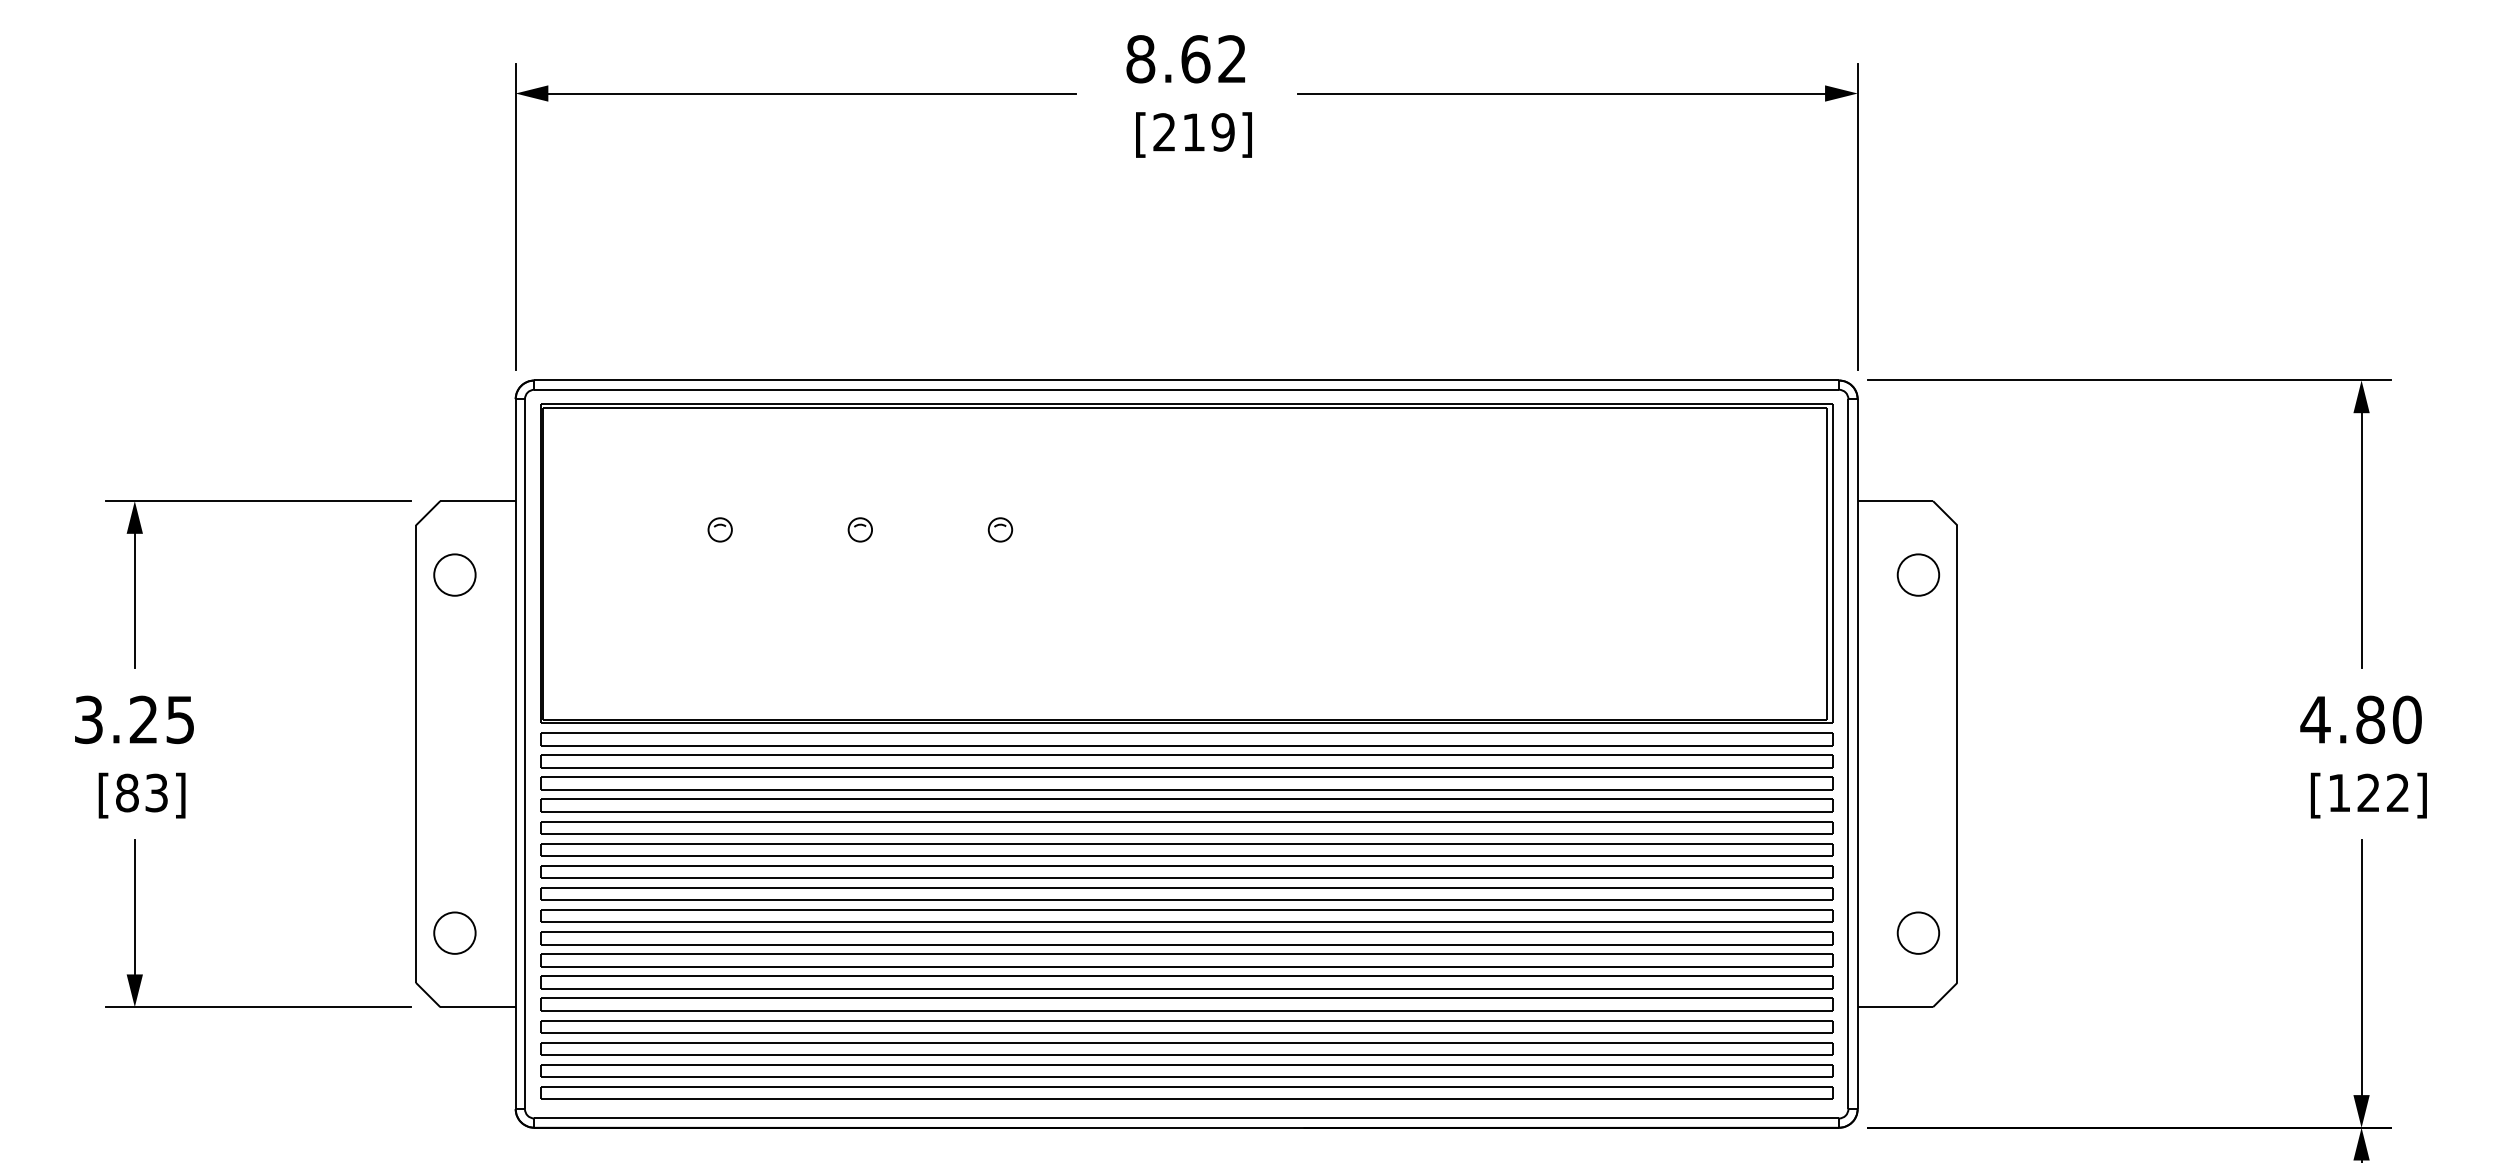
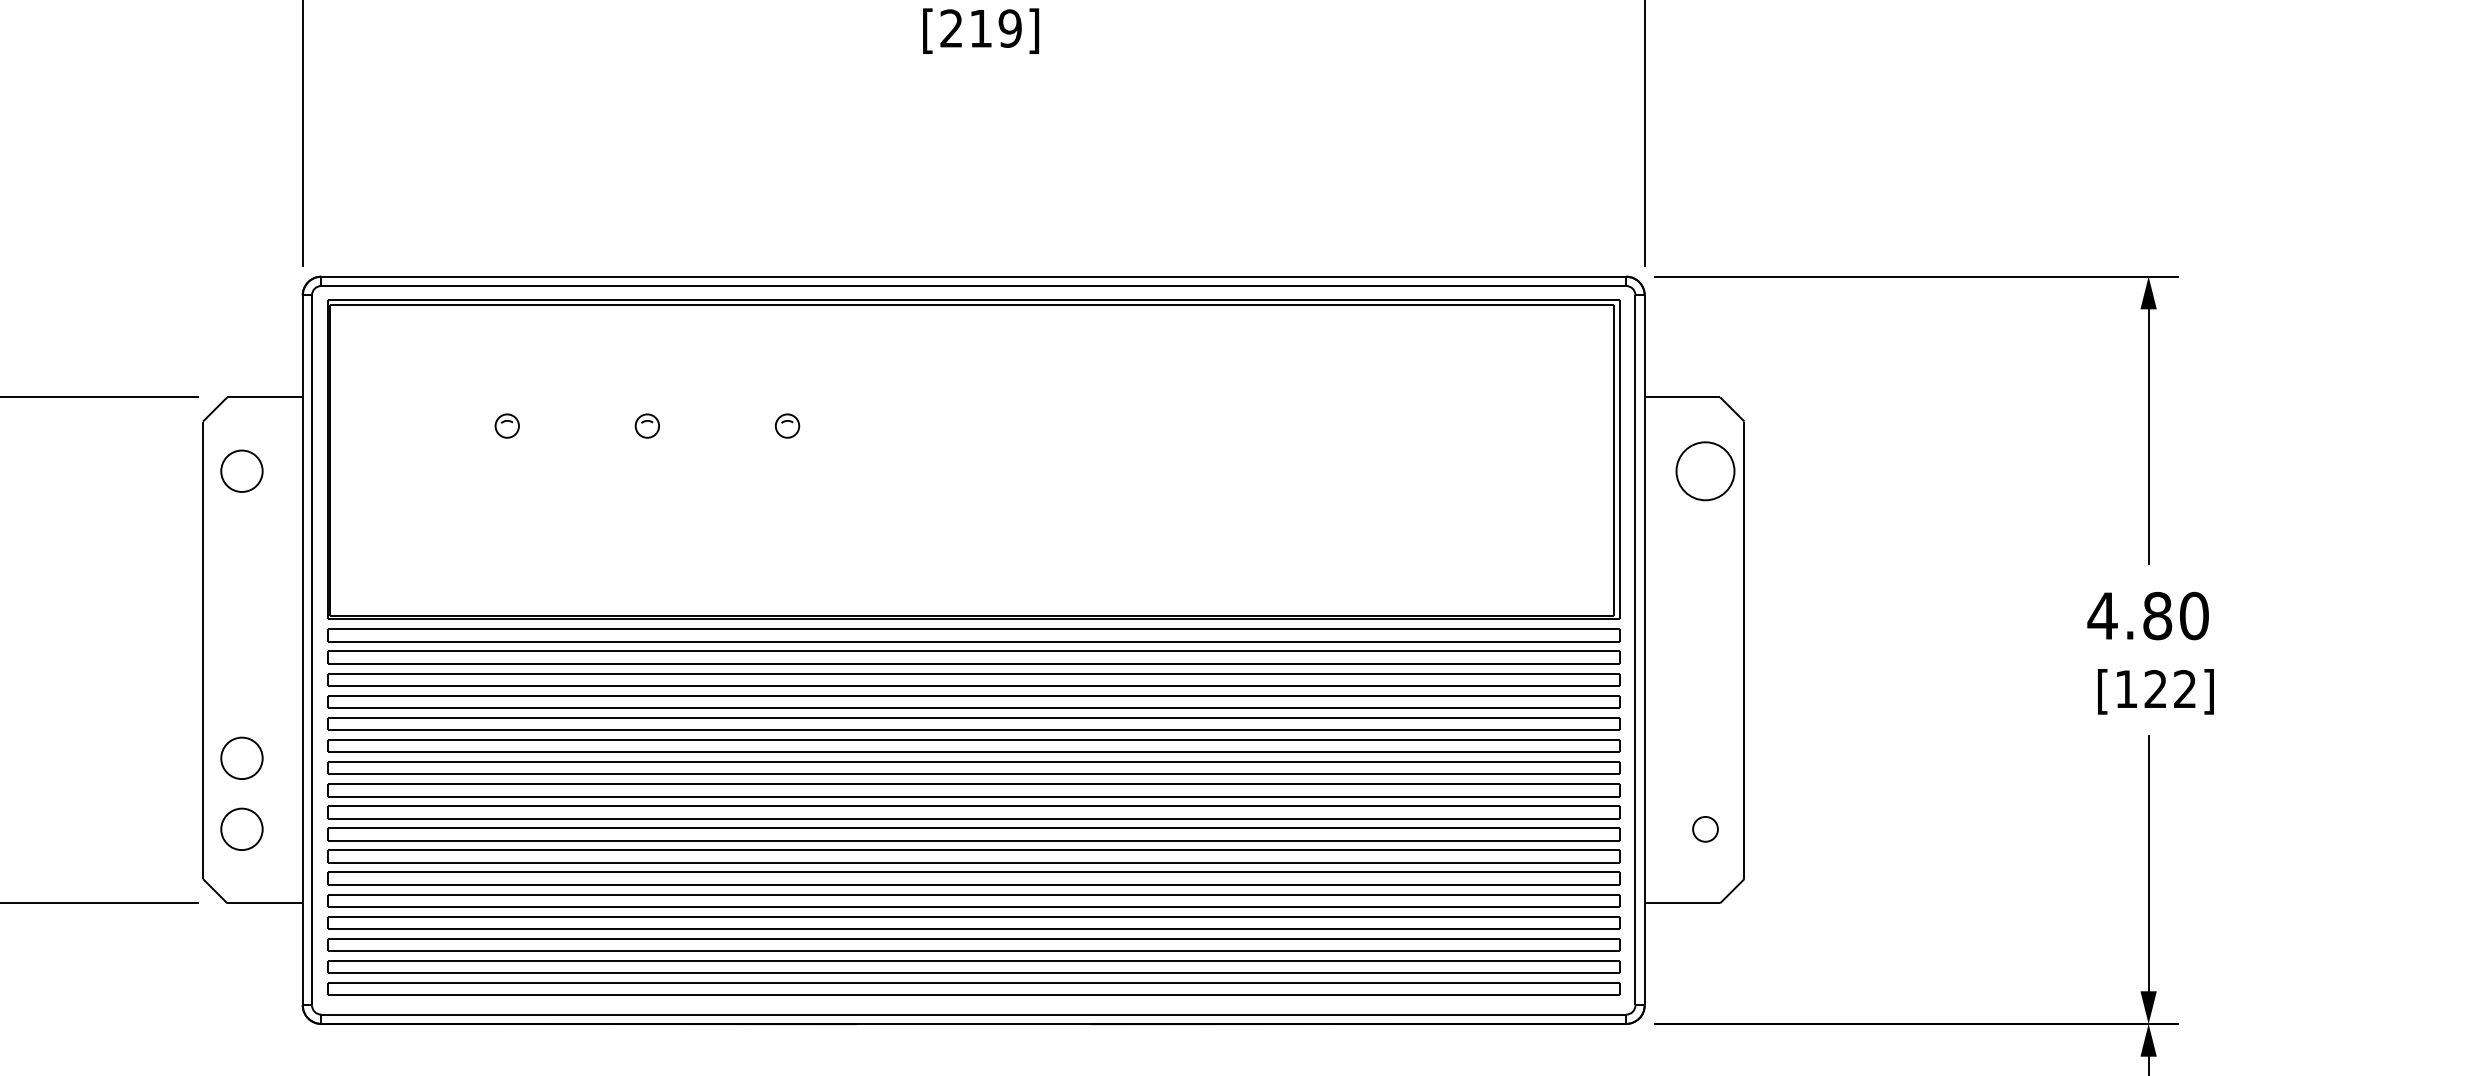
circle: (1918, 574) -> (1705, 470), size x1.4
circle: (454, 861) -> (241, 757), added
circle: (1918, 932) -> (1705, 828), size x0.6

